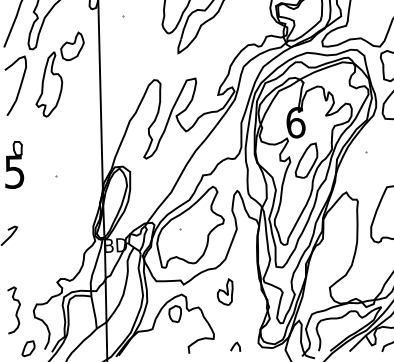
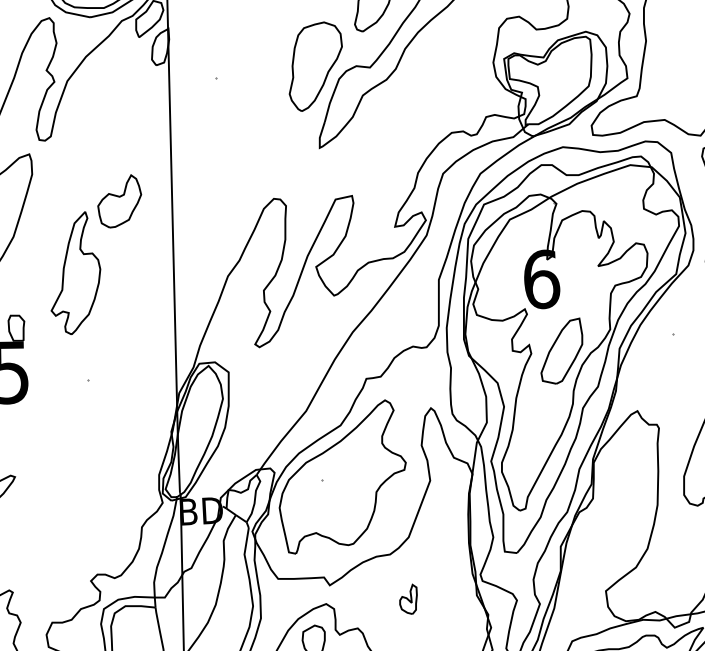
part: (59, 74) -> (95, 254), moved
part: (225, 291) -> (408, 598), size x0.6

